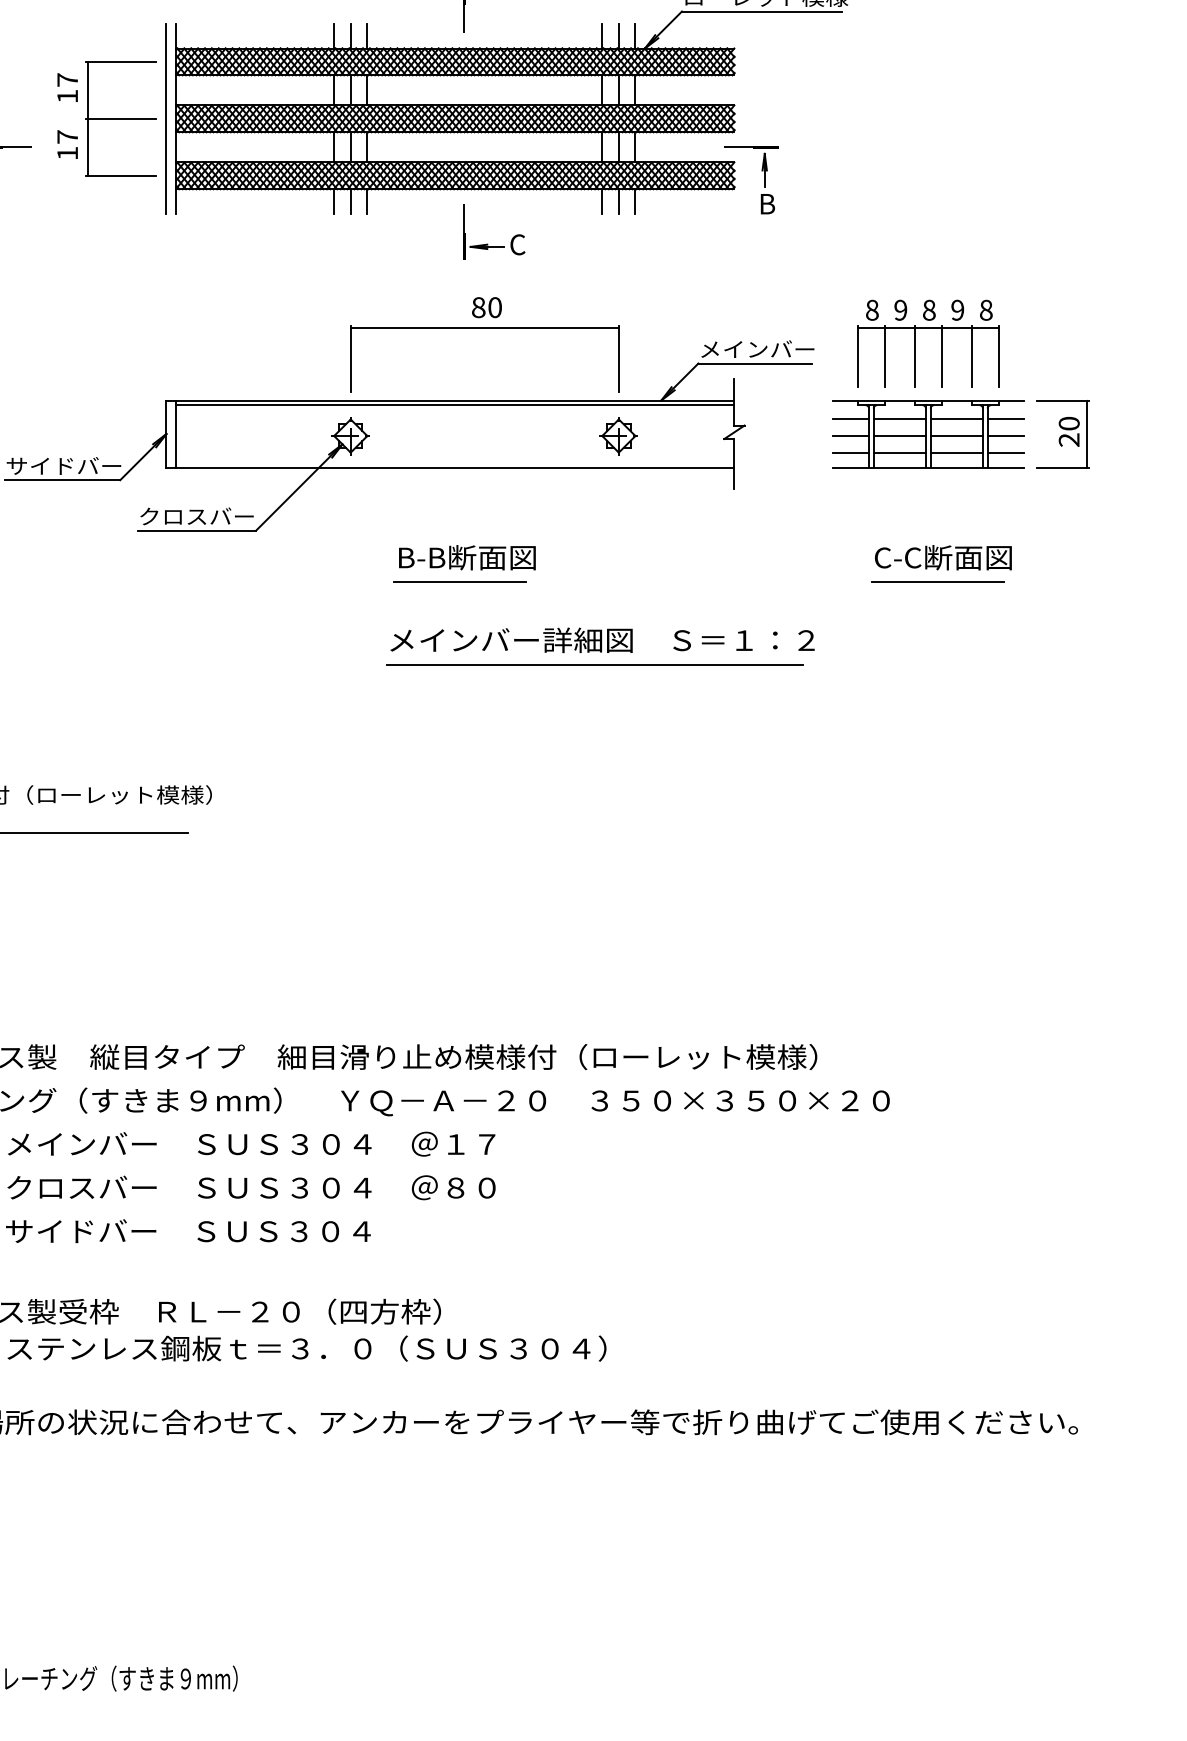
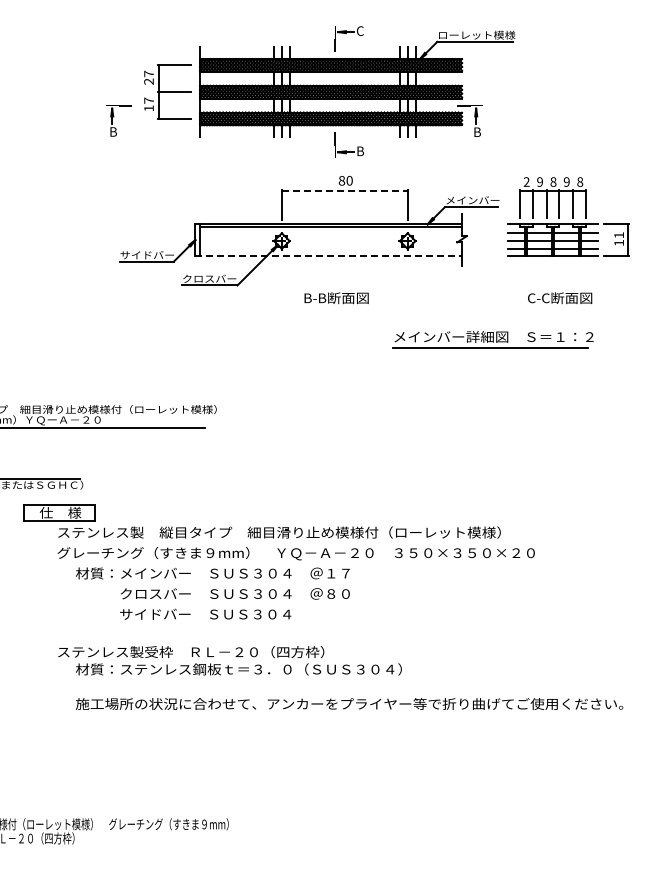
text: (66, 96) -> (148, 81), 17 -> 27
line: (166, 117) -> (195, 91), removed
text: (518, 245) -> (360, 151), C -> B
text: (871, 309) -> (526, 181), 8 -> 2
line: (484, 328) -> (344, 190), solid -> dashed
text: (1070, 432) -> (619, 239), 20 -> 11
line: (452, 466) -> (329, 255), solid -> dashed
line: (460, 581) -> (333, 309), removed
line: (937, 581) -> (557, 309), removed
part: (599, 645) -> (492, 339), moved

